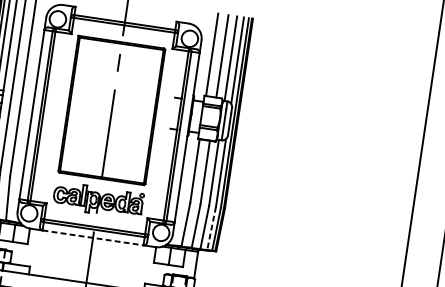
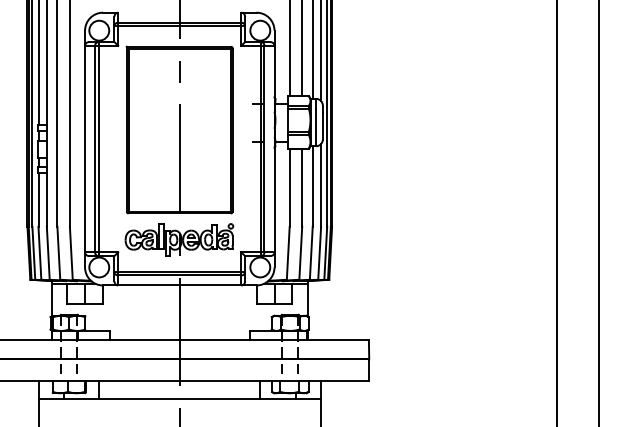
line: (211, 228) -> (319, 253), dashed -> solid
line: (92, 237) -> (179, 285), dashed -> solid

